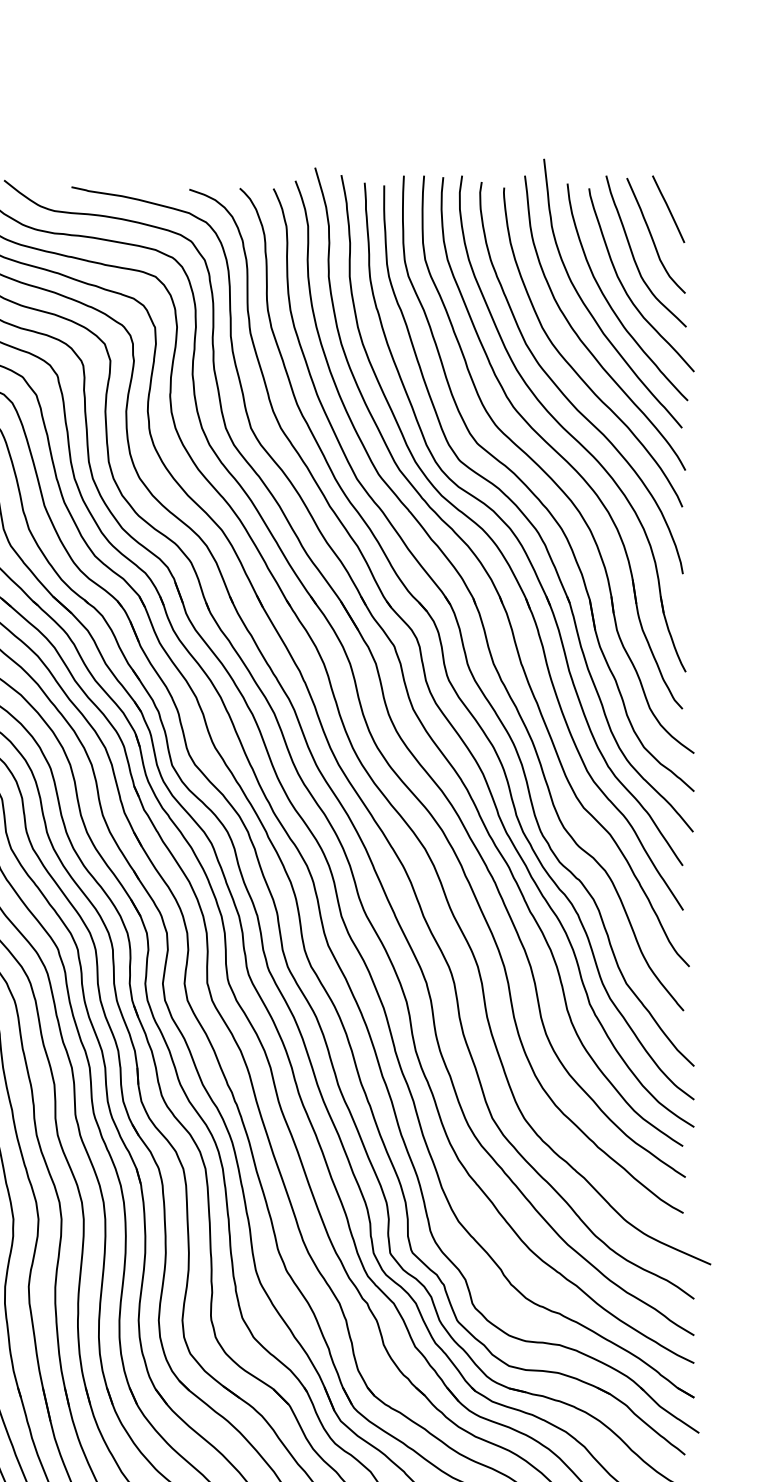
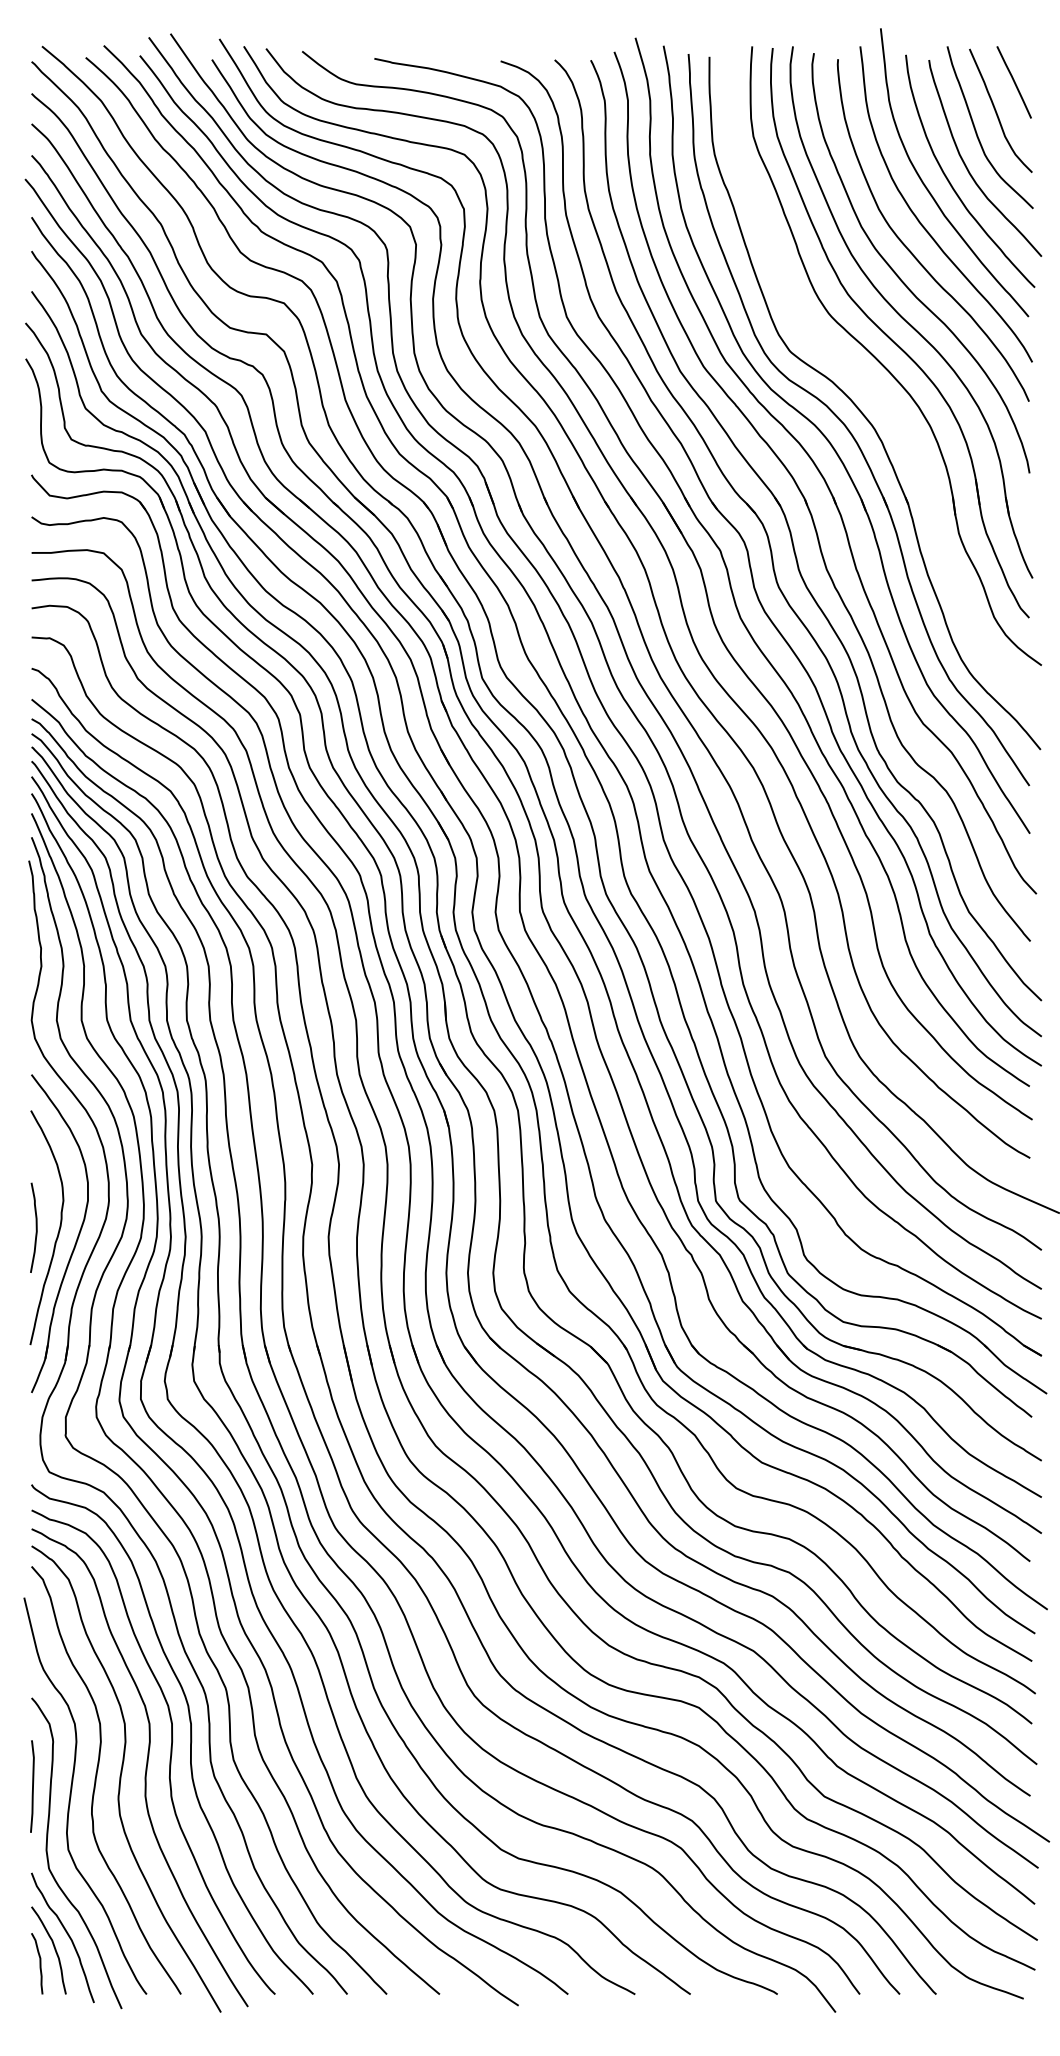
part: (533, 492) -> (869, 385), removed

